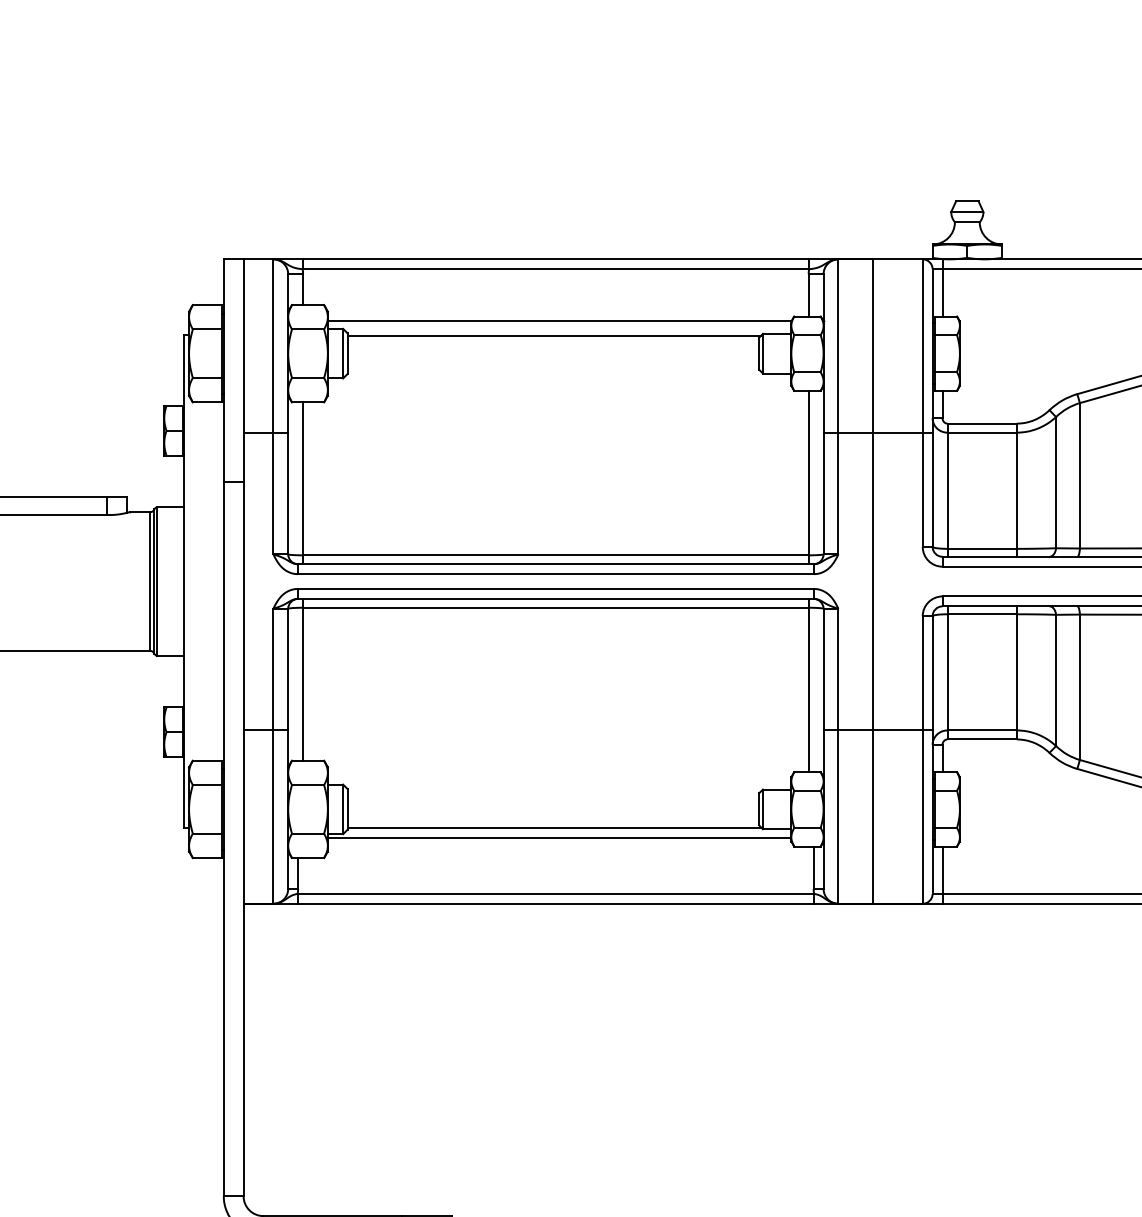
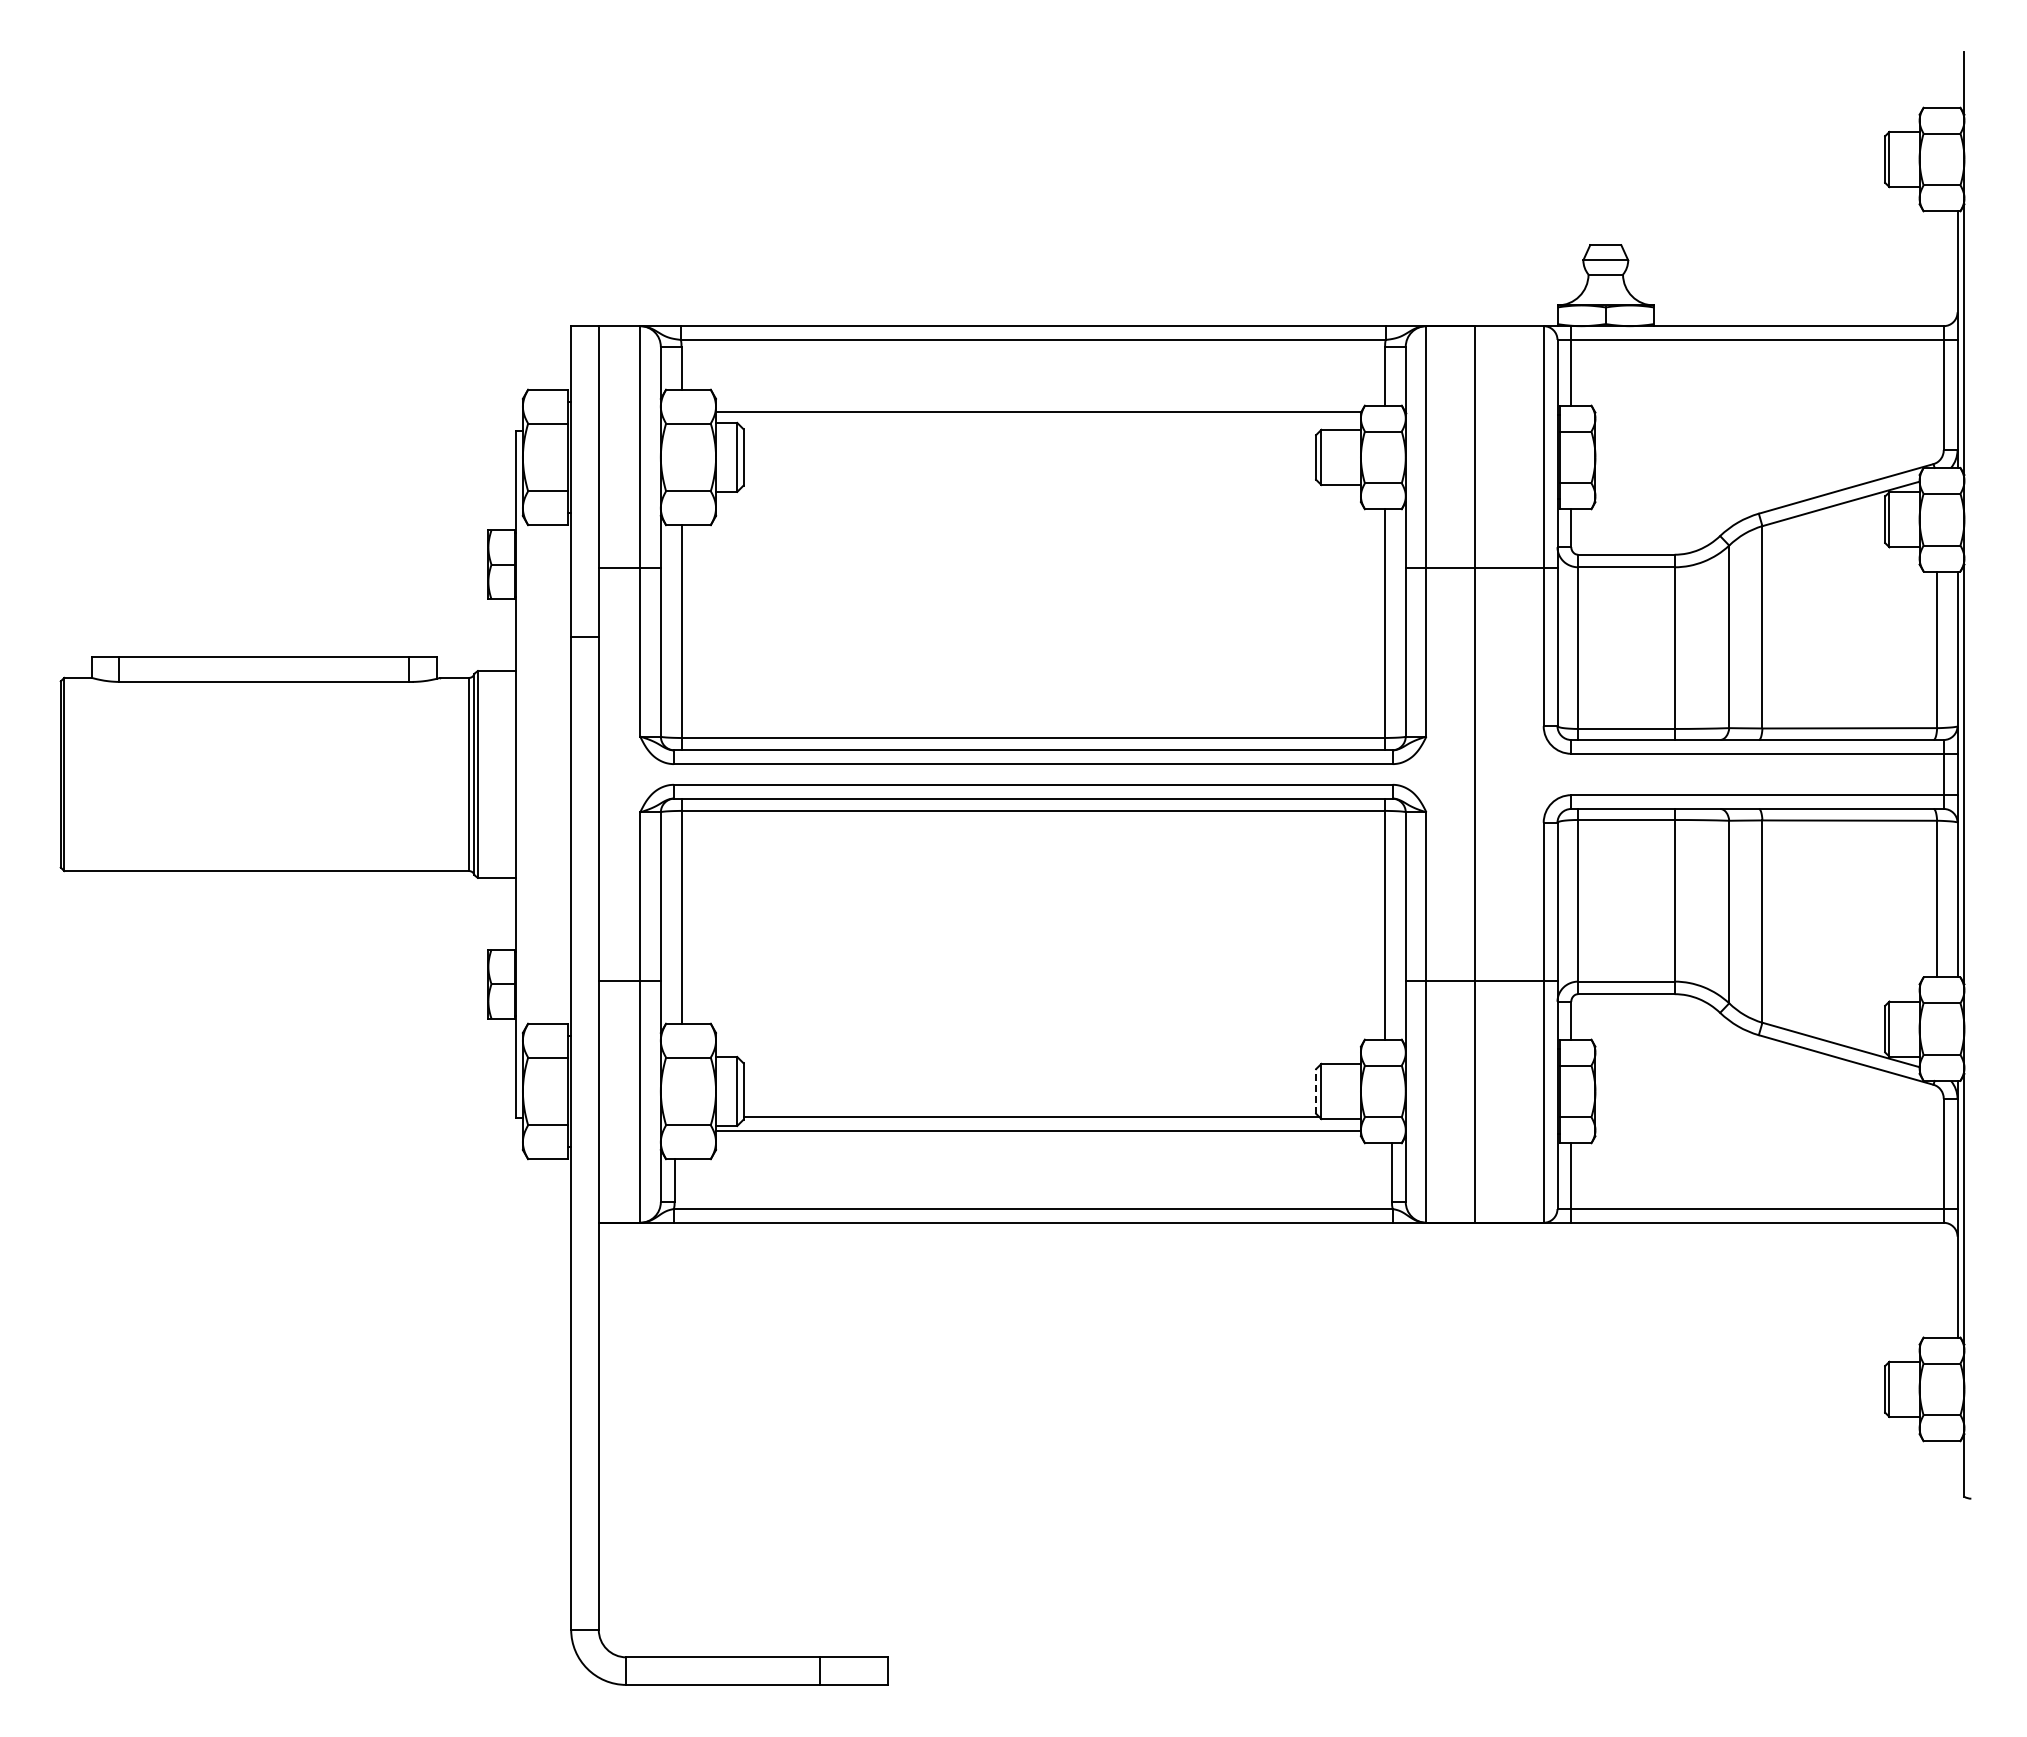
line: (554, 335) -> (1031, 432), removed
line: (759, 808) -> (1316, 1090), solid -> dashed

